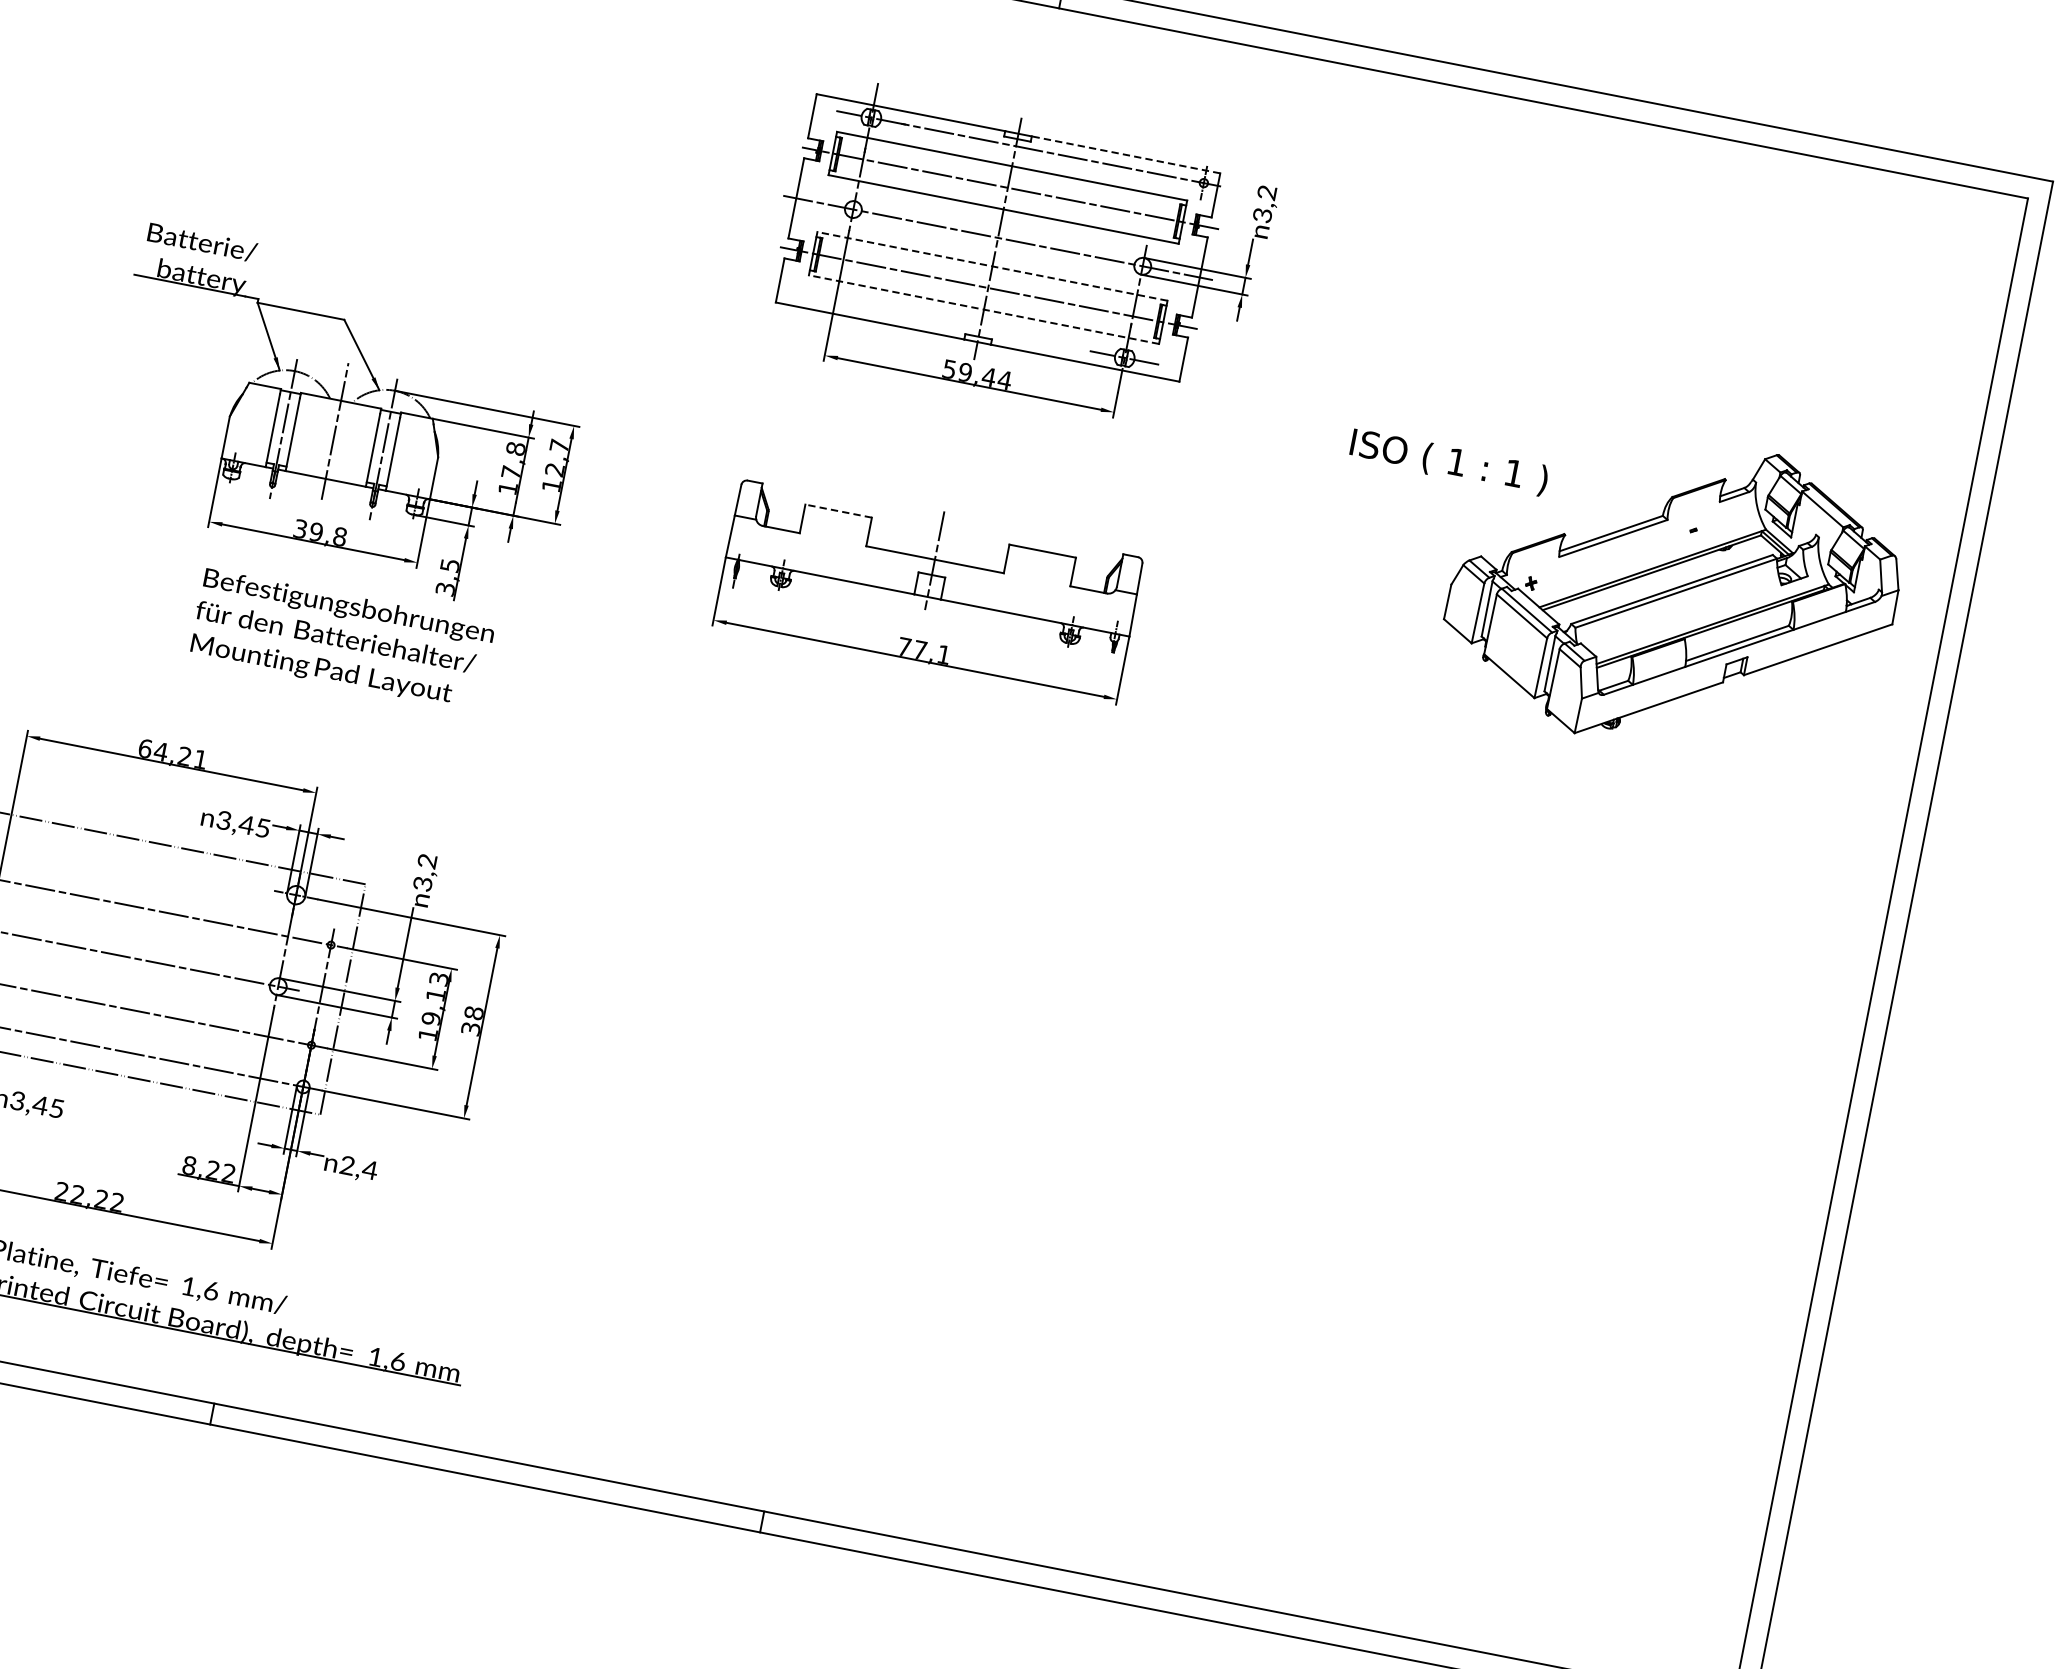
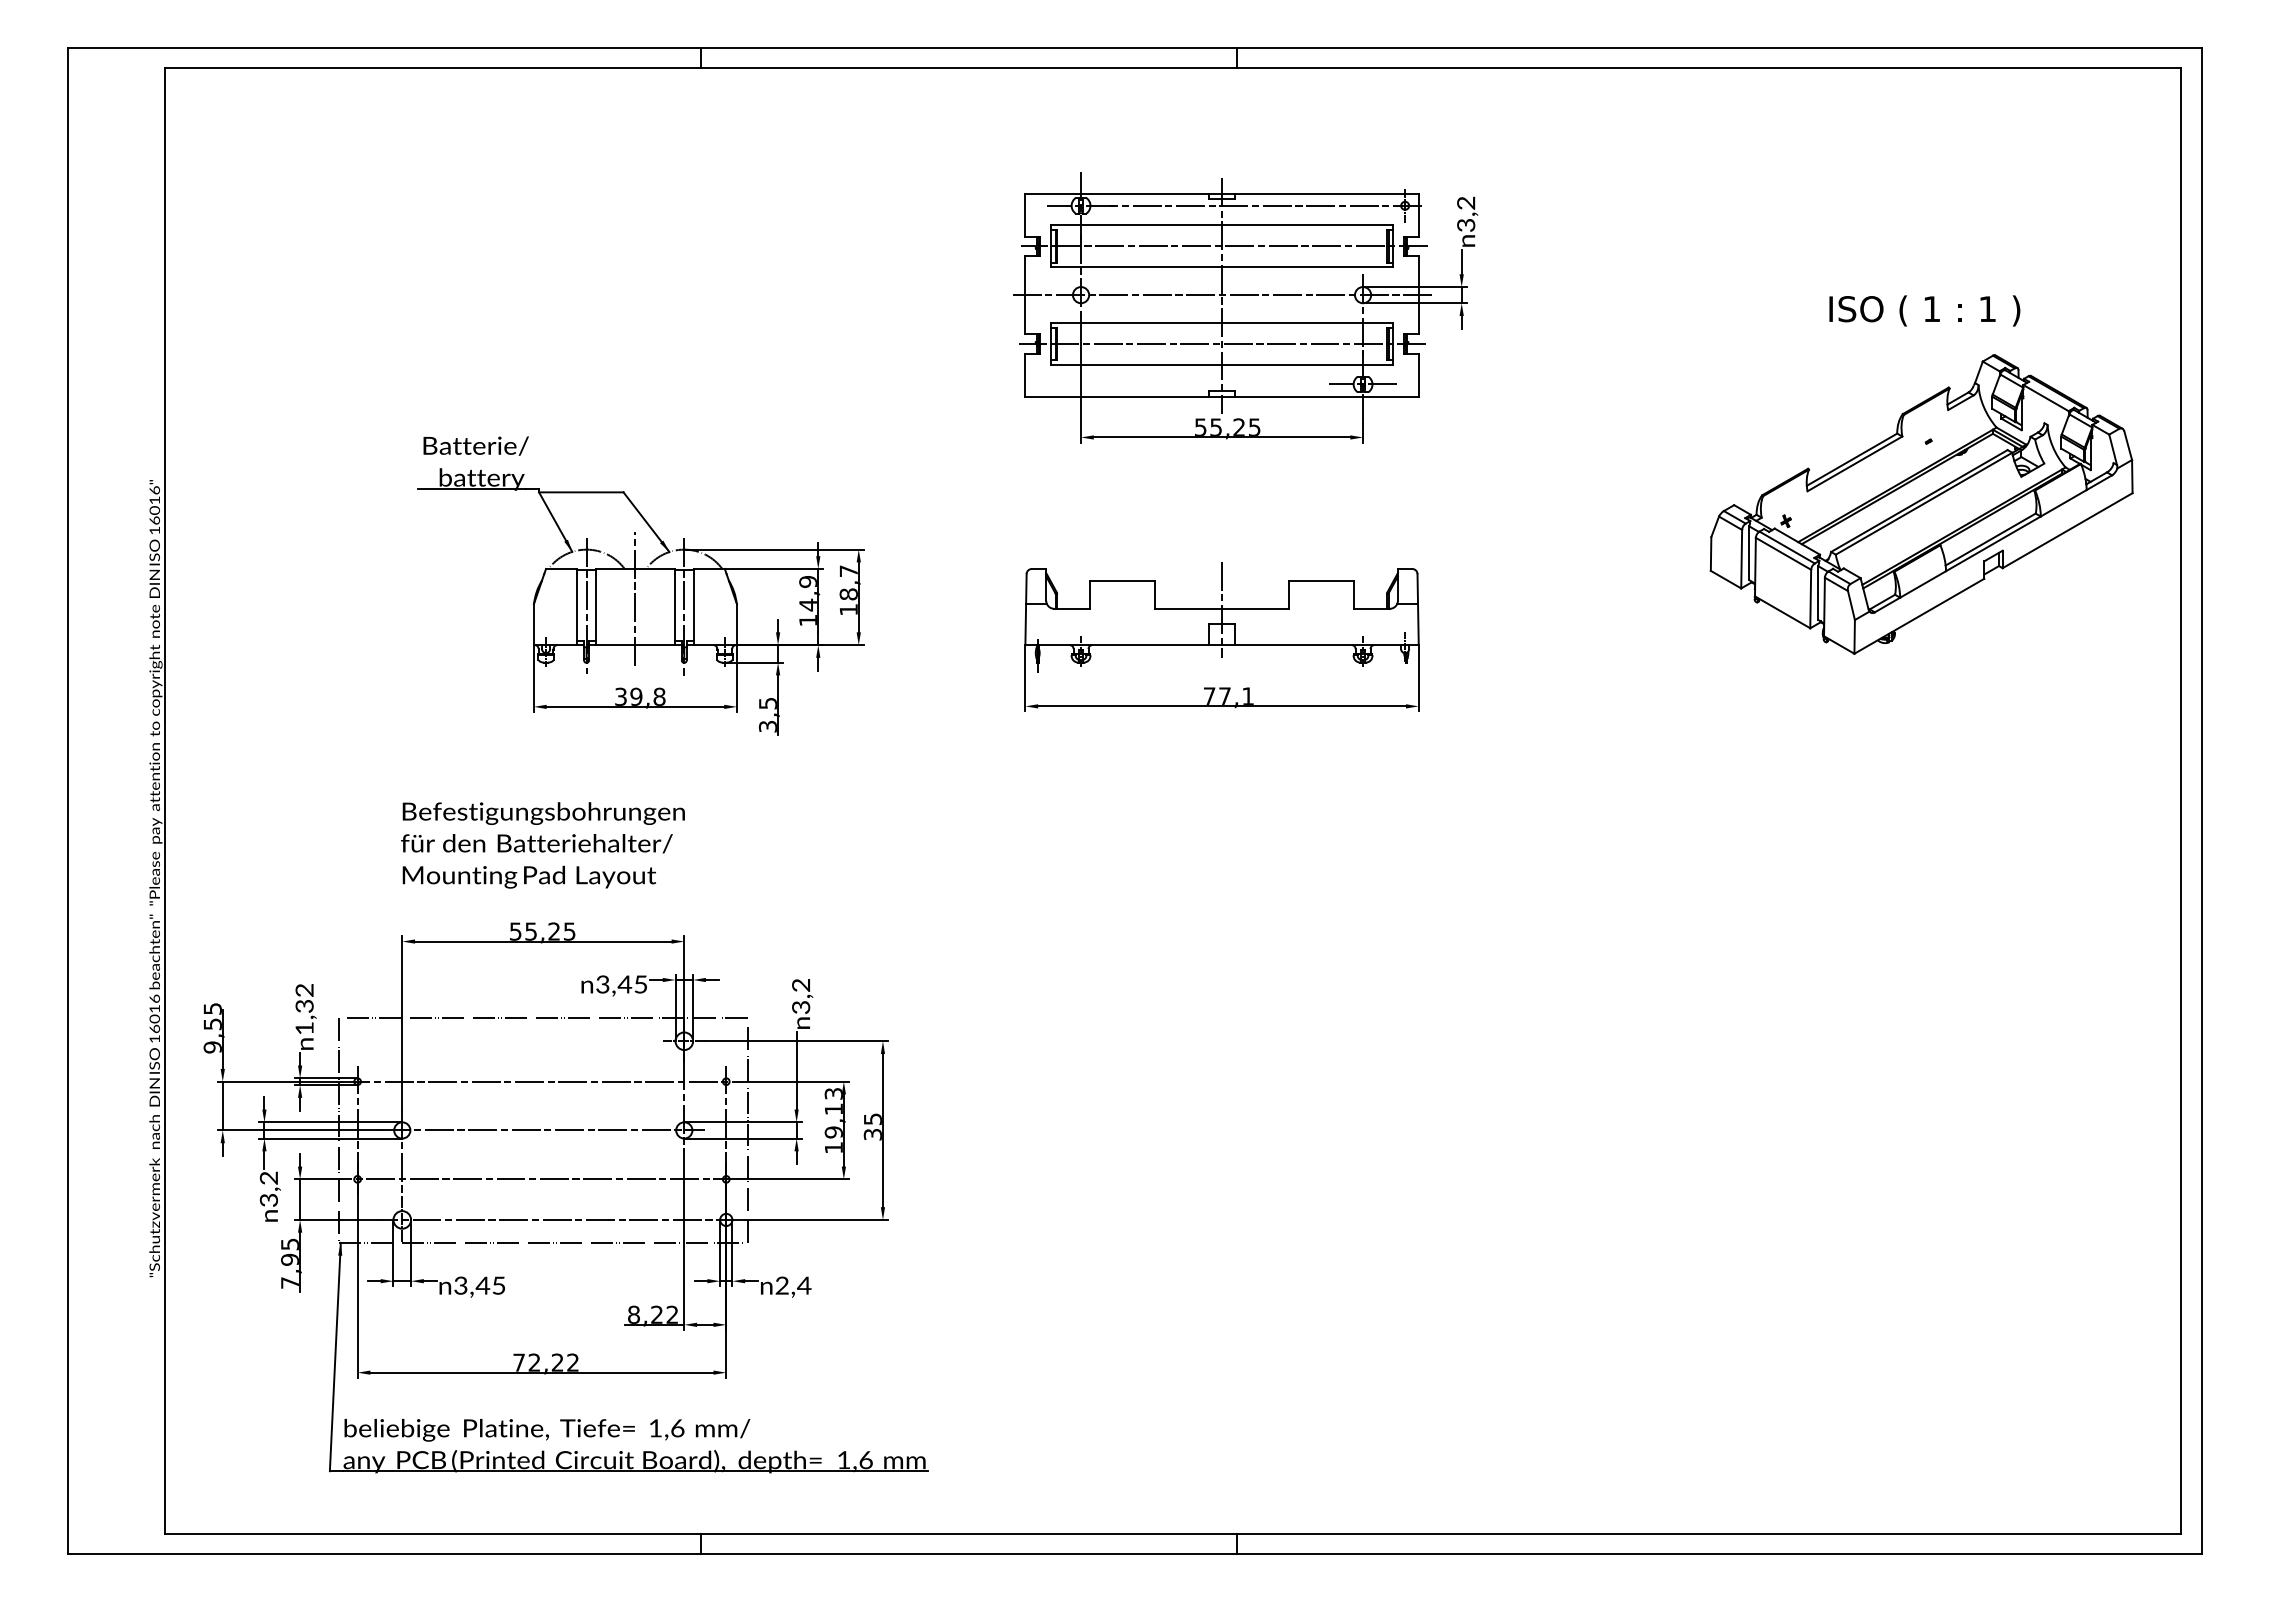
line: (1125, 154) -> (1326, 193), dashed -> solid
line: (993, 266) -> (1222, 322), dashed -> solid
line: (984, 310) -> (1222, 365), dashed -> solid
text: (985, 375) -> (1235, 426), 59,44 -> 55,25
text: (512, 460) -> (807, 593), 17,8 -> 14,9
text: (1448, 462) -> (1924, 310), moved
text: (554, 469) -> (848, 594), 12,7 -> 18,7
line: (838, 510) -> (1122, 580), dashed -> solid
text: (341, 640) -> (542, 845), moved
text: (172, 754) -> (542, 931), 64,21 -> 55,25
text: (473, 1013) -> (872, 1119), 38 -> 35
text: (61, 1191) -> (518, 1362), 22,22 -> 72,22

